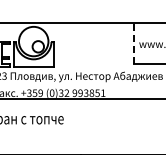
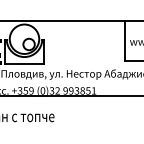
line: (133, 43) -> (124, 41), dashed -> solid

